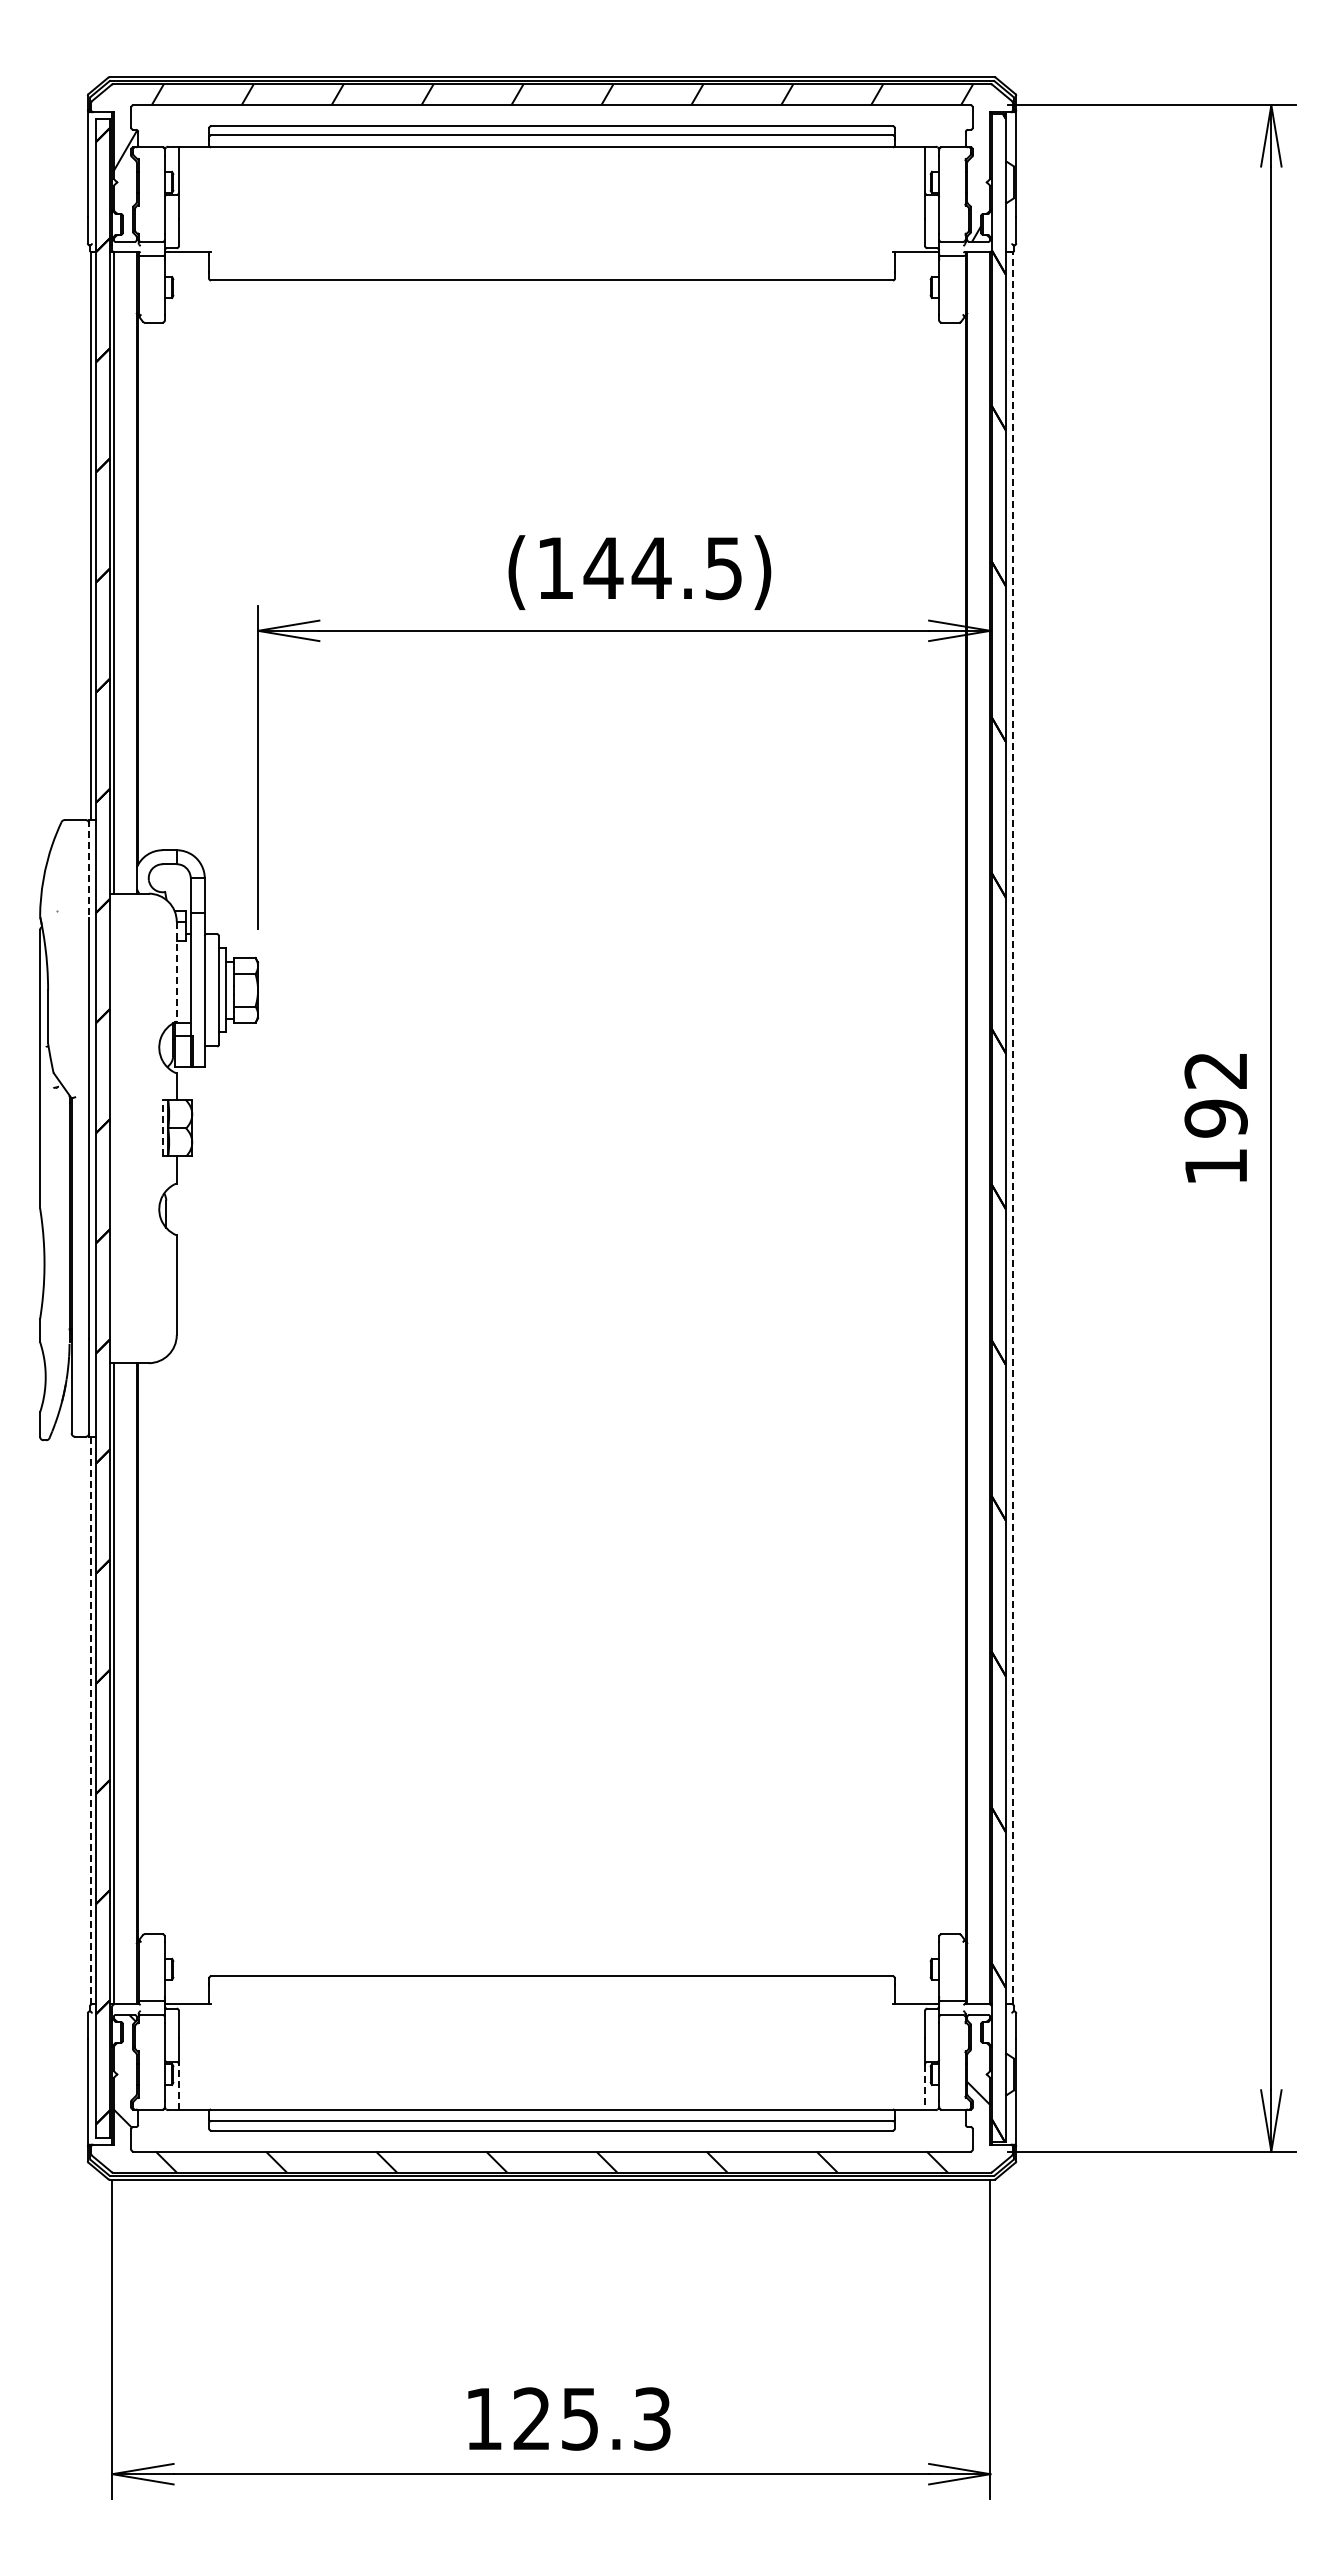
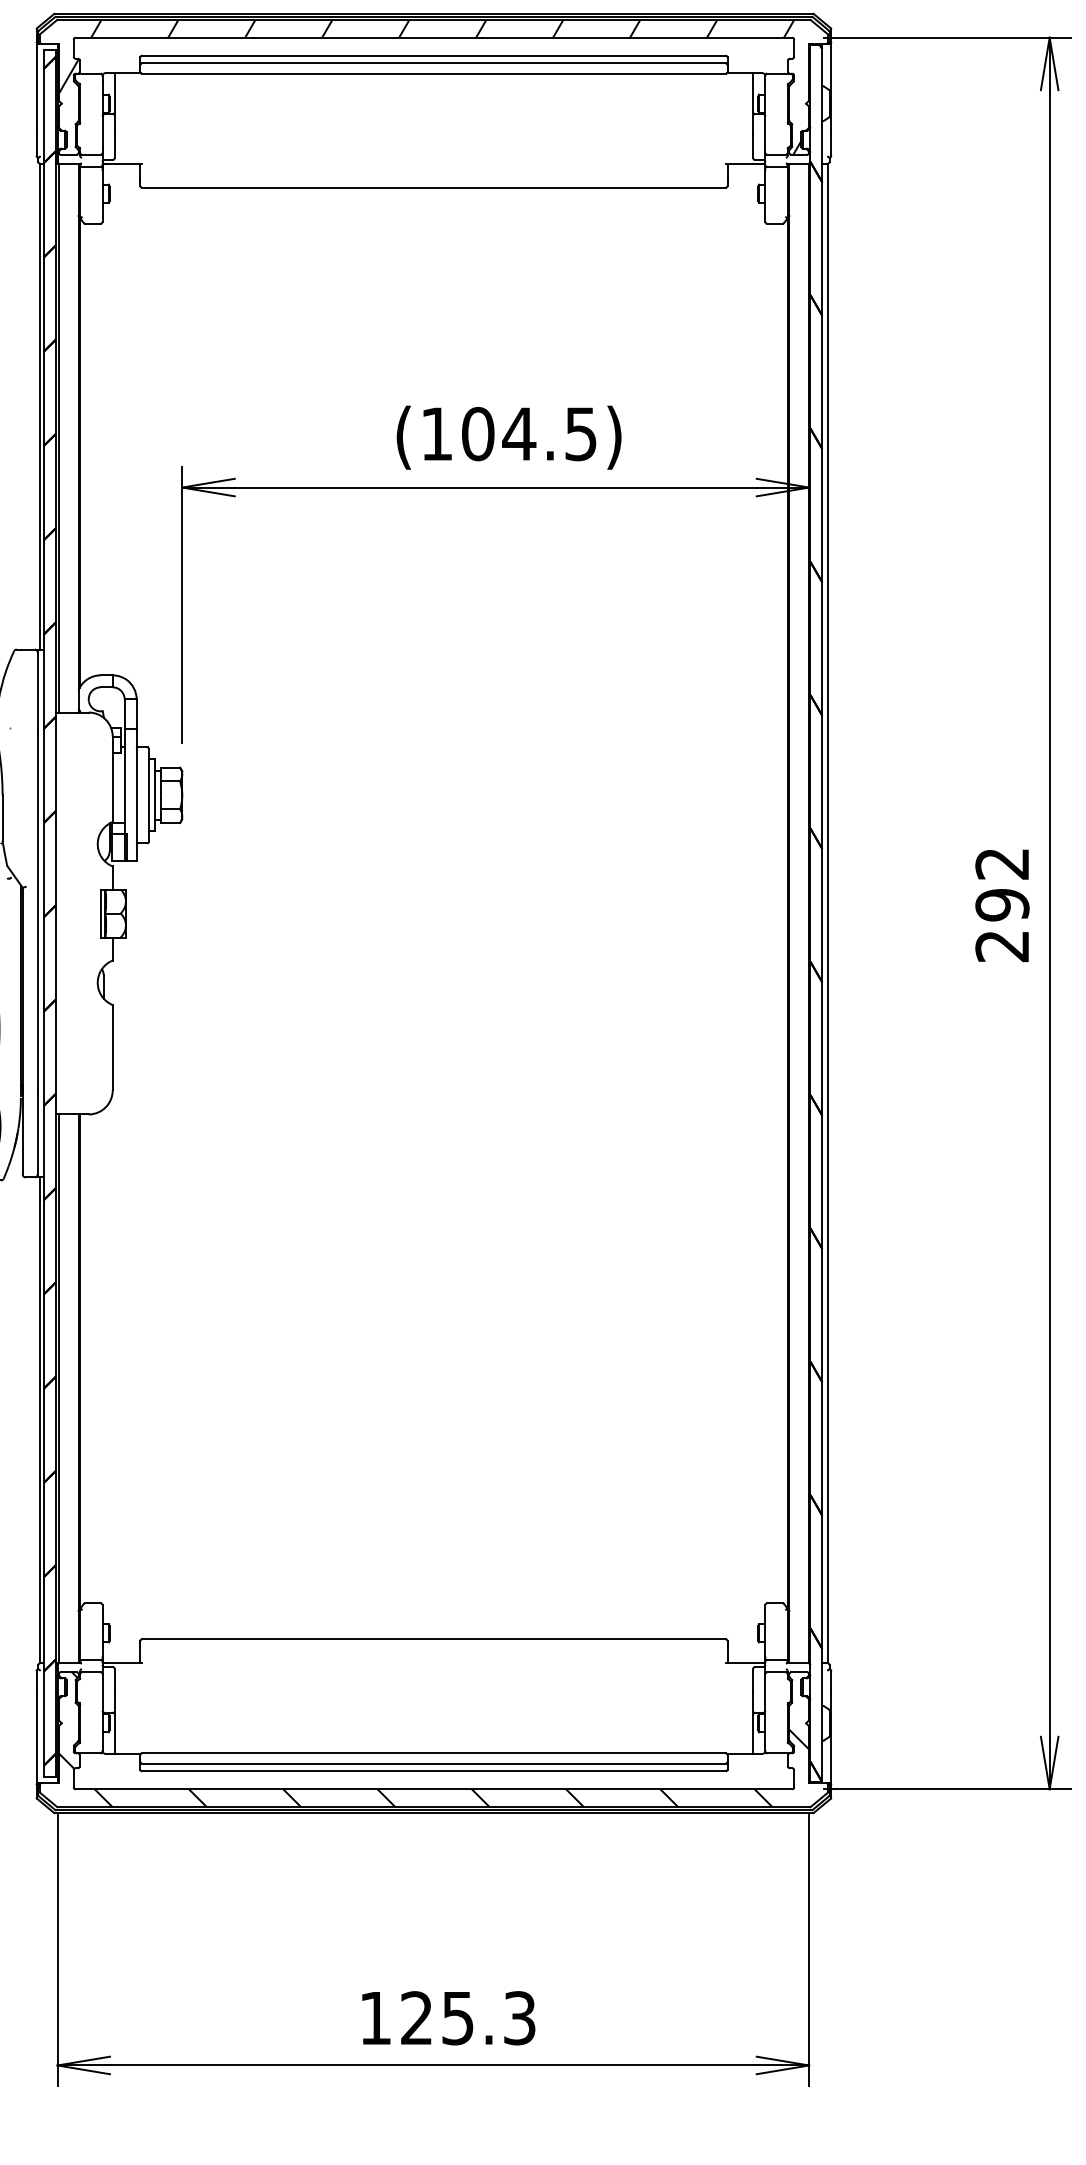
text: (603, 568) -> (477, 434), (144.5) -> (104.5)
line: (89, 869) -> (38, 691), dashed -> solid
line: (176, 971) -> (112, 779), dashed -> solid
line: (162, 1127) -> (100, 912), dashed -> solid
line: (1012, 1128) -> (828, 913), dashed -> solid
text: (1215, 1167) -> (1001, 946), 192 -> 292
line: (91, 1720) -> (39, 1420), dashed -> solid
line: (178, 2087) -> (114, 1734), dashed -> solid
line: (925, 2088) -> (753, 1735), dashed -> solid

